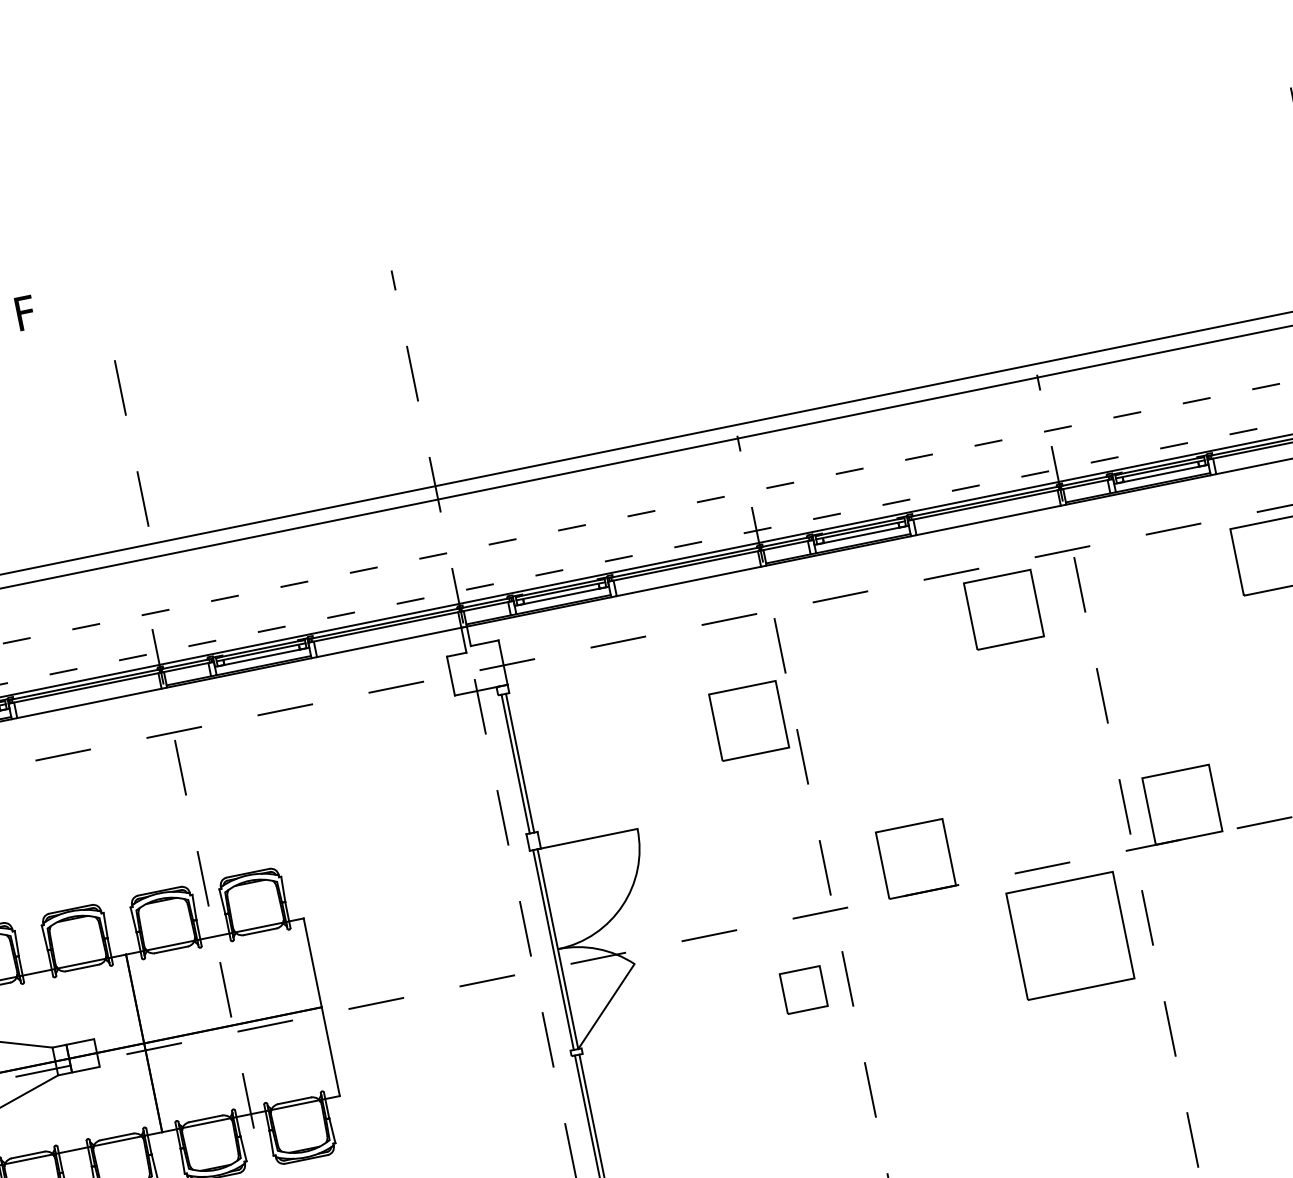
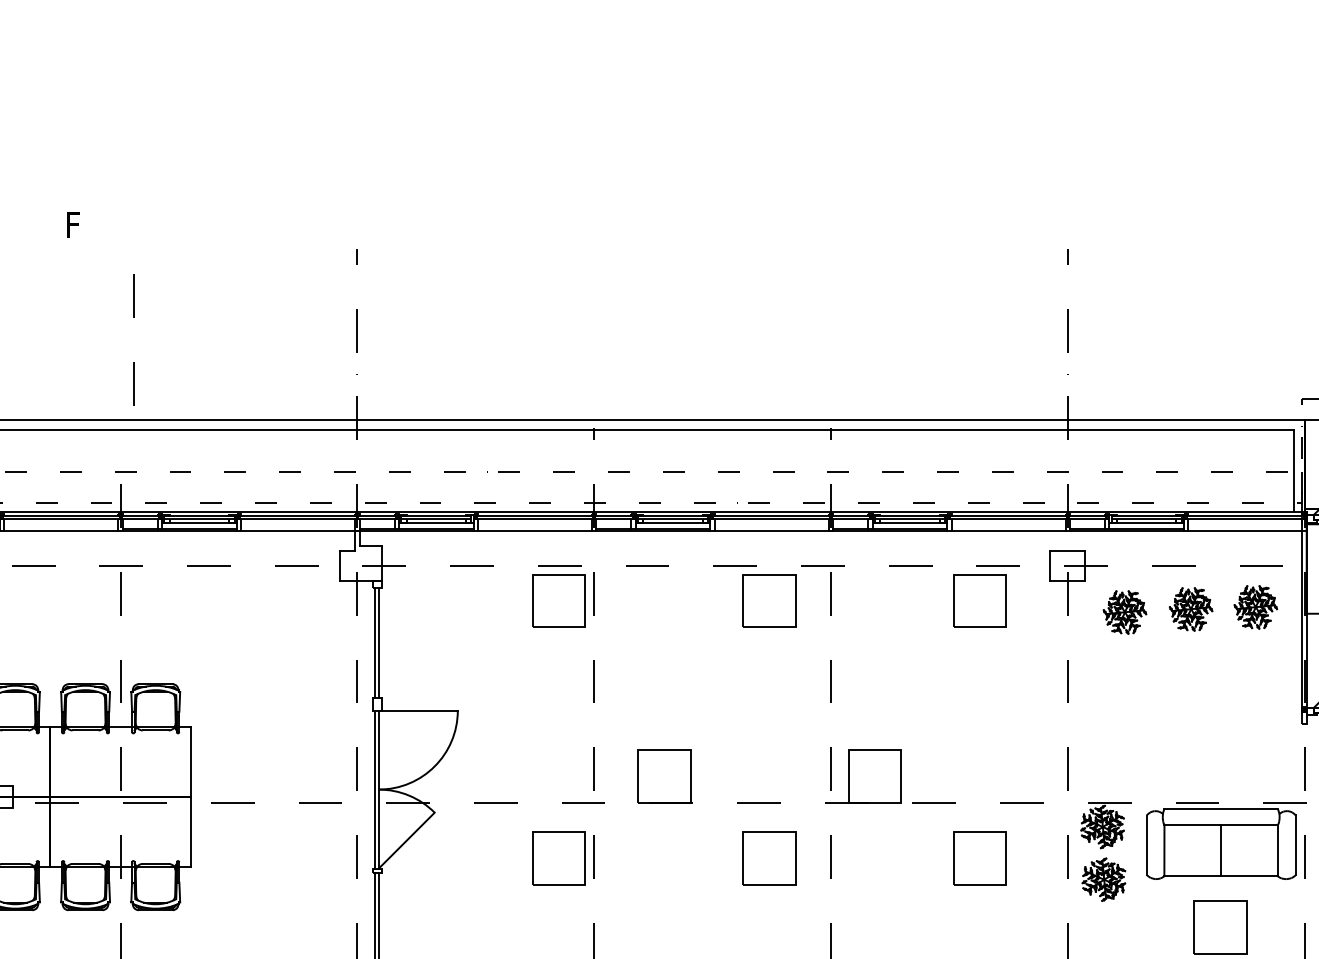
part: (748, 720) -> (558, 600), moved
part: (1070, 935) -> (769, 858), size x0.62
part: (803, 990) -> (558, 858), size x1.67

